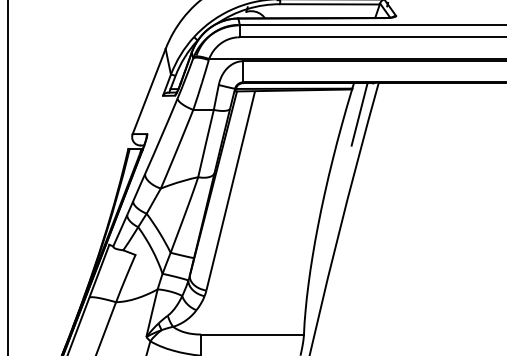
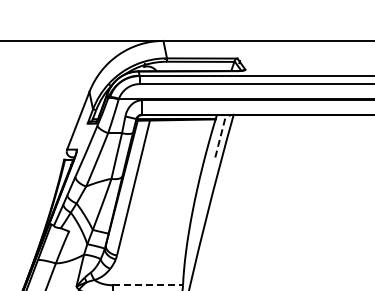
line: (359, 114) -> (220, 136), solid -> dashed
line: (252, 334) -> (148, 285), solid -> dashed

